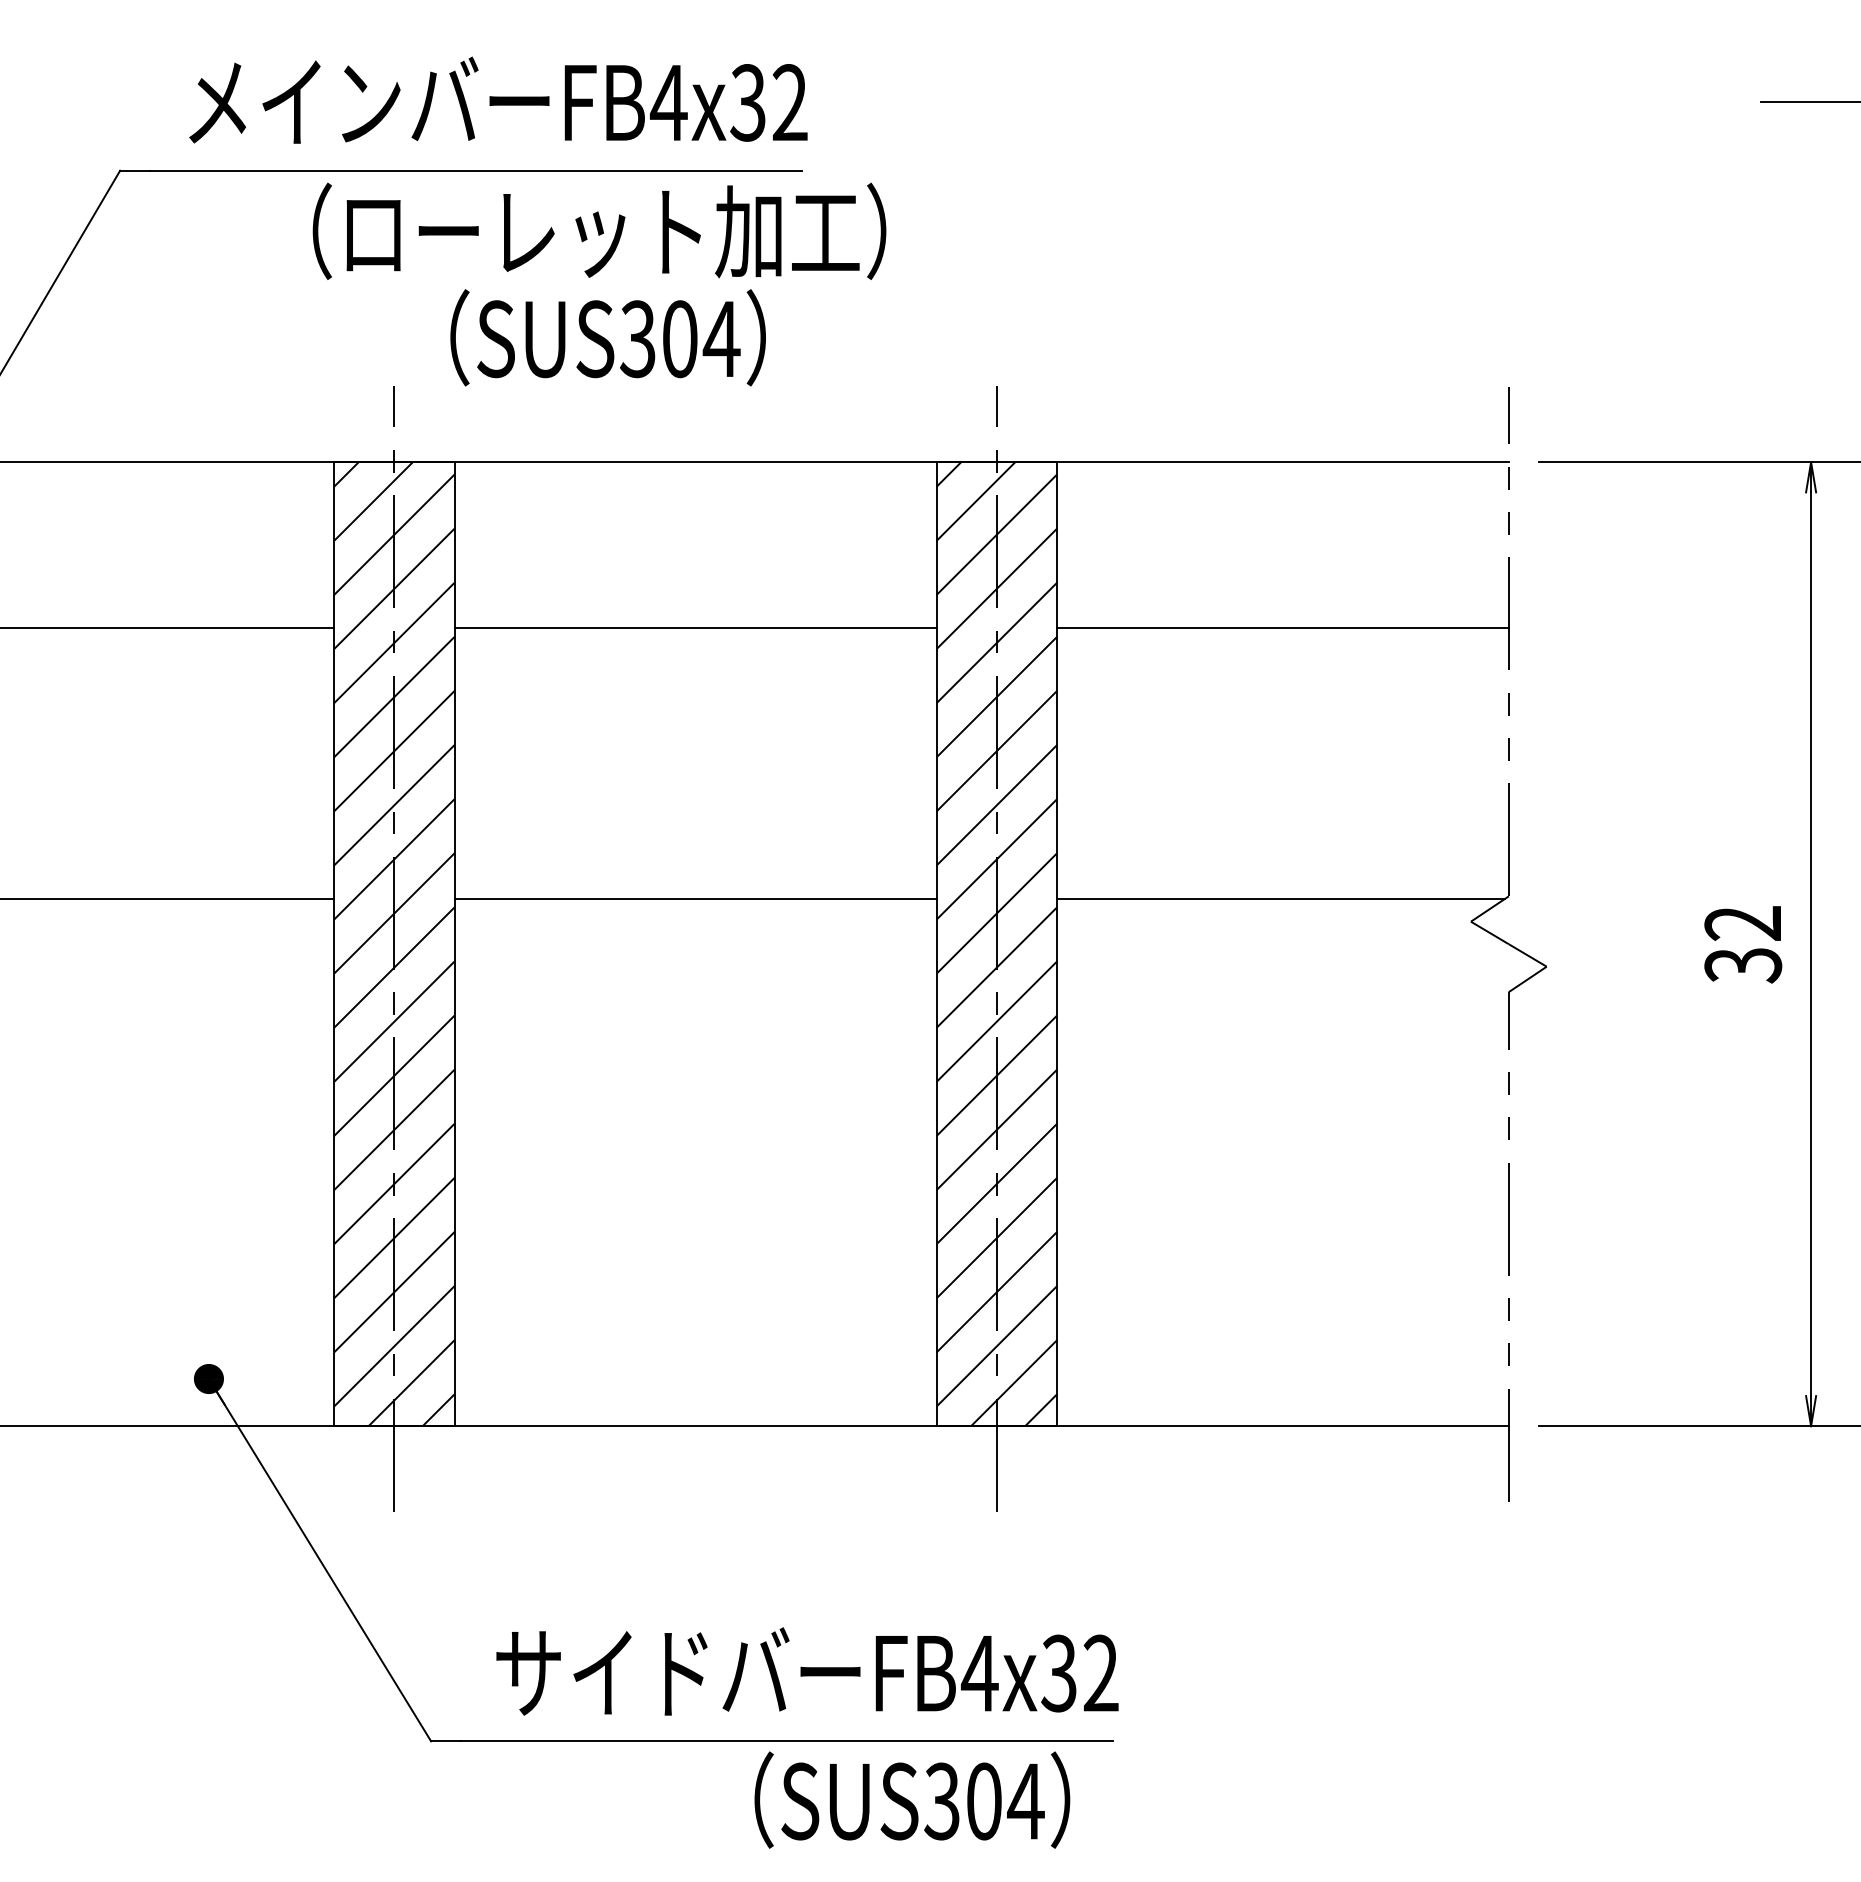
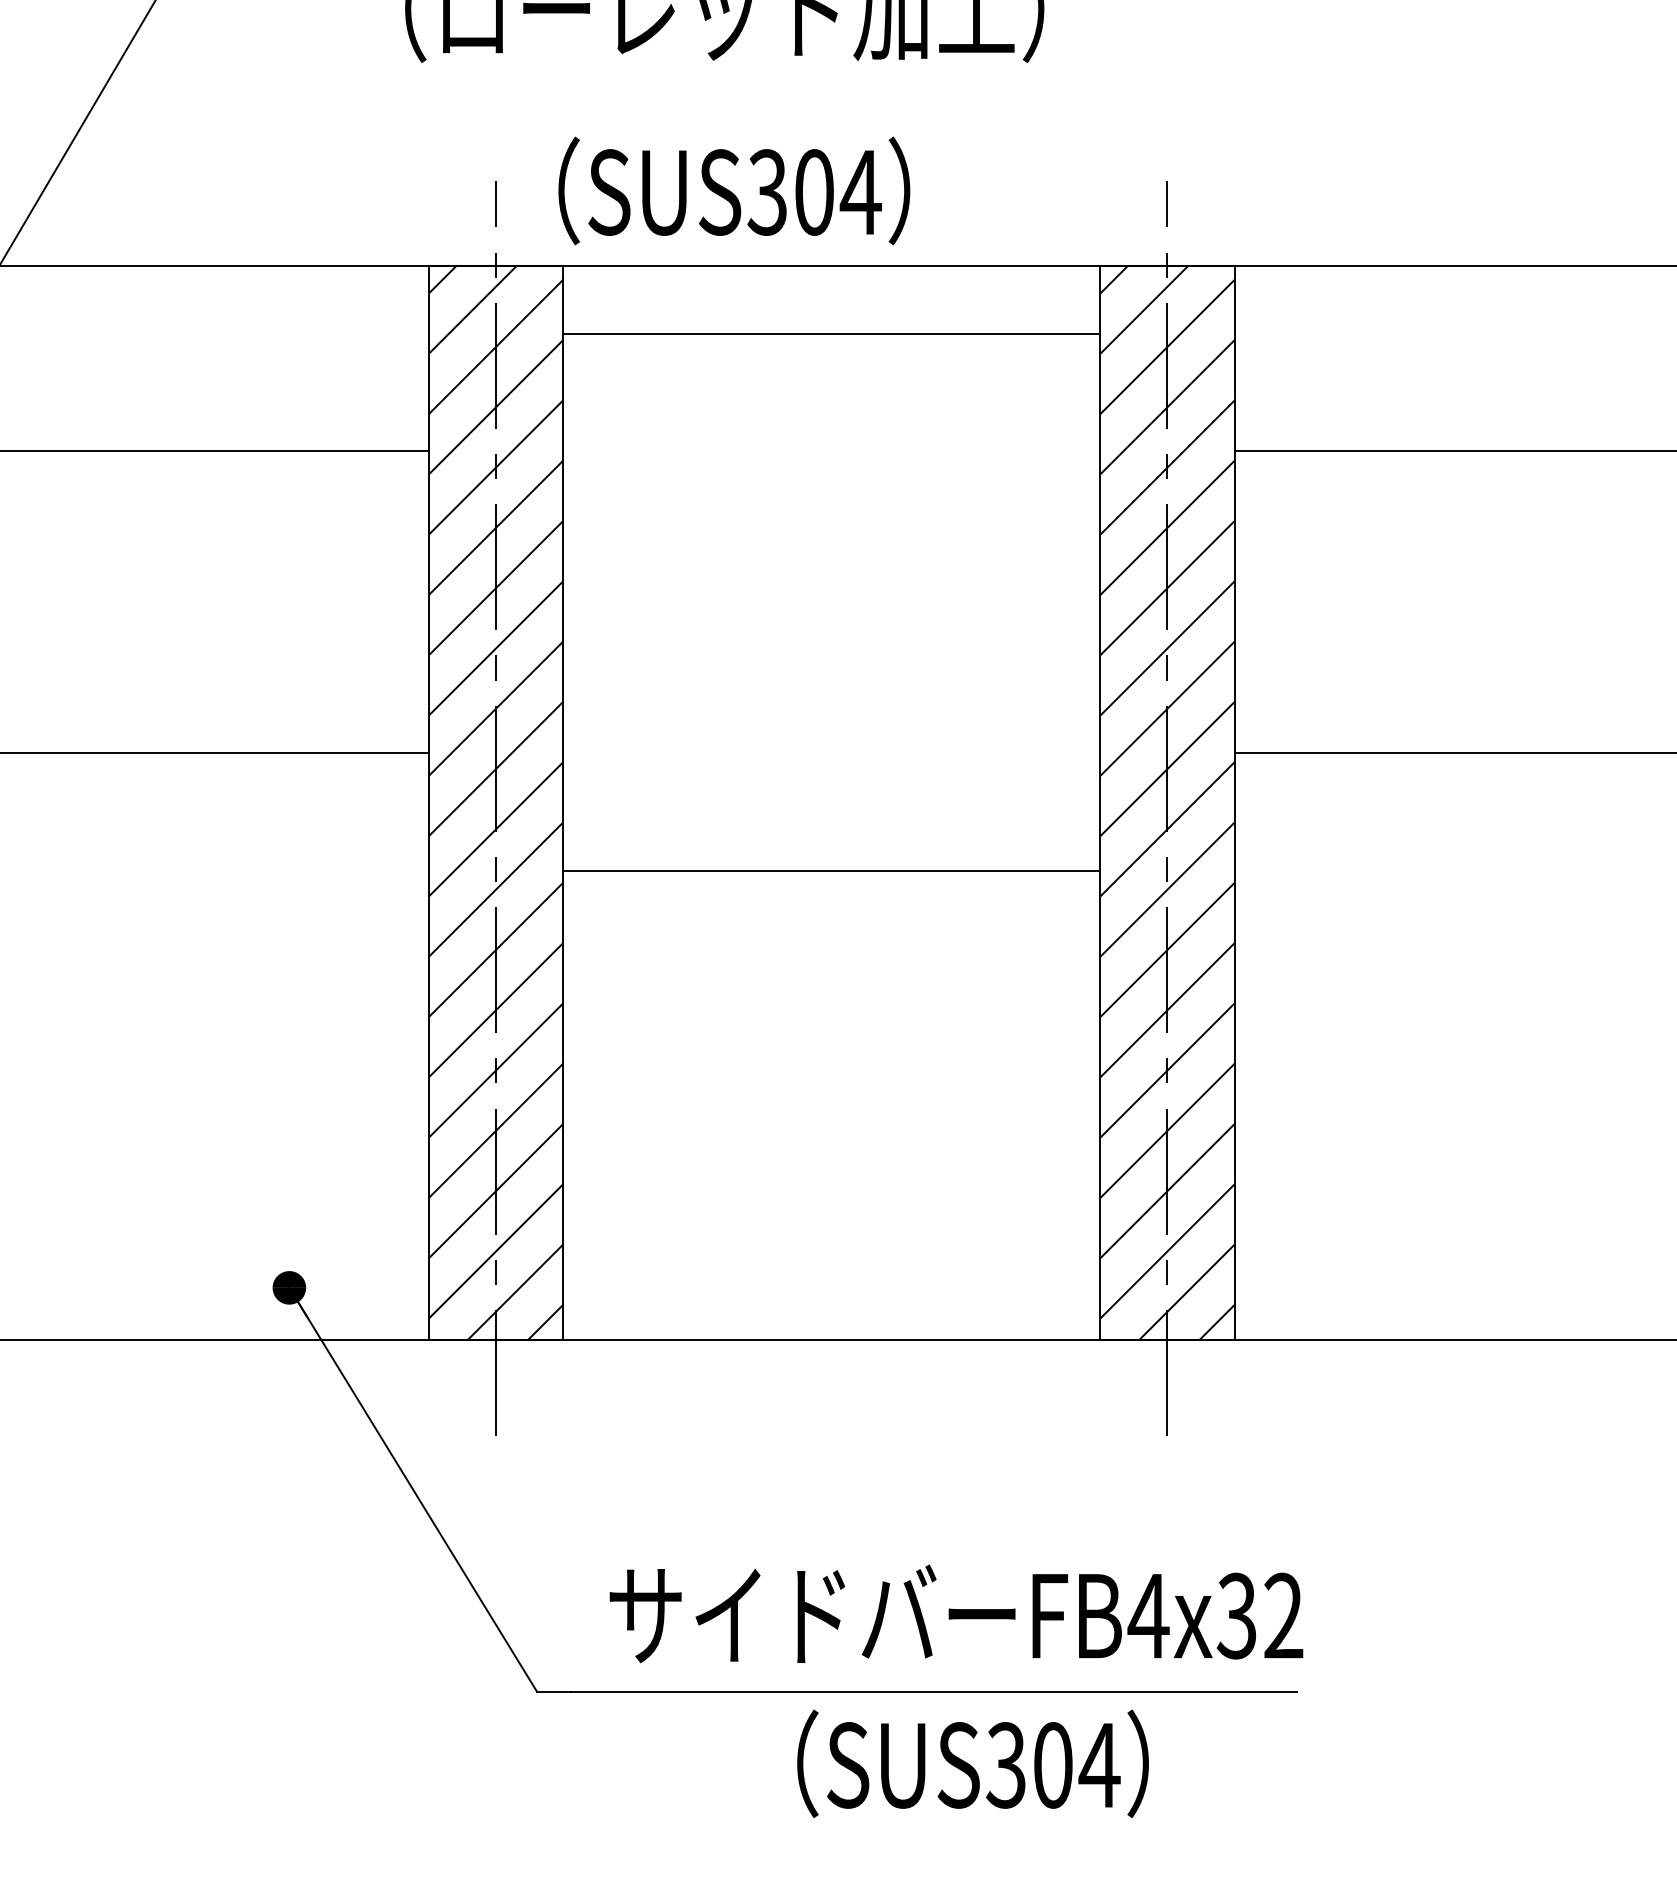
text: (607, 337) -> (733, 190), moved
line: (695, 627) -> (831, 333), moved
line: (695, 899) -> (831, 871), moved
text: (912, 1799) -> (973, 1763), moved

